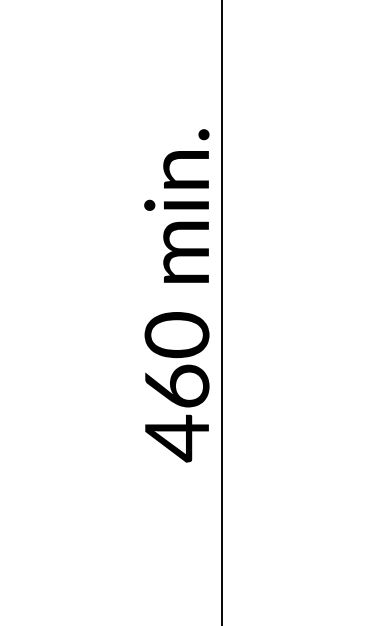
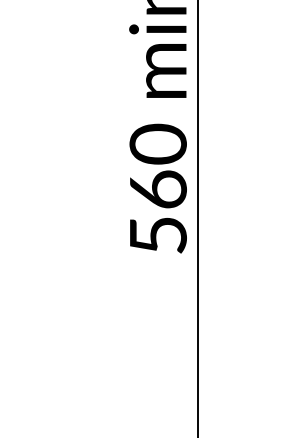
text: (177, 438) -> (158, 235), 460 -> 560

